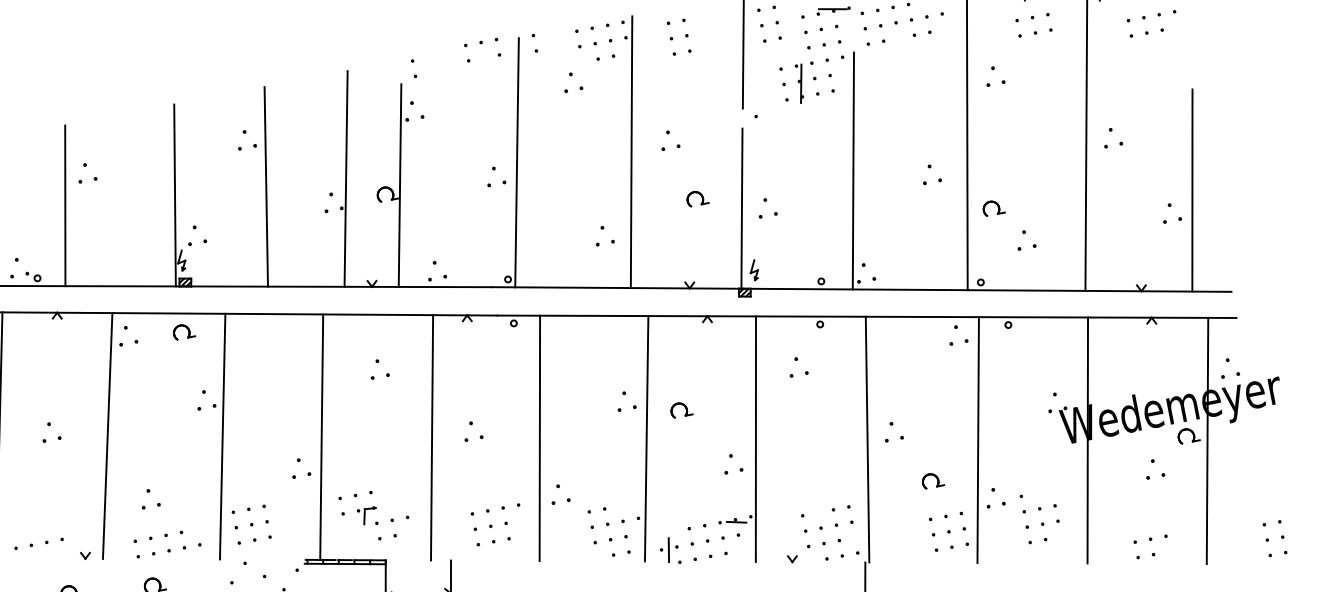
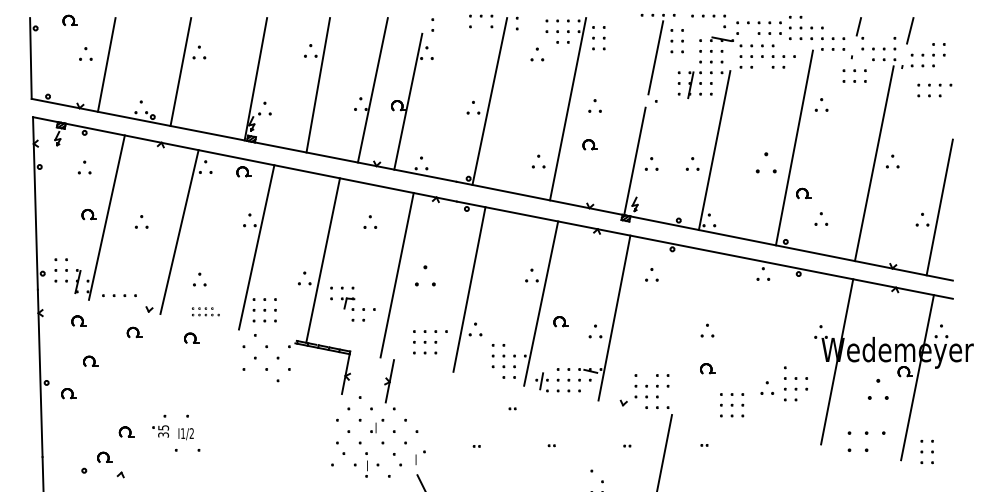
part: (678, 37) -> (598, 38), moved
part: (931, 173) -> (766, 162), size x1.6
part: (825, 195) -> (692, 163), added
part: (696, 198) -> (589, 144), moved
part: (680, 409) -> (560, 321), moved
part: (471, 430) -> (424, 275), size x1.6
line: (977, 438) -> (763, 346), removed
line: (867, 439) -> (689, 332), removed
part: (1153, 469) -> (877, 389), size x1.6
part: (932, 480) -> (707, 368), moved
part: (374, 514) -> (352, 303), moved
part: (1040, 516) -> (795, 383), moved
part: (1273, 538) -> (926, 451), moved
part: (166, 542) -> (205, 311), size x0.6
part: (1151, 546) -> (866, 441), size x1.6

